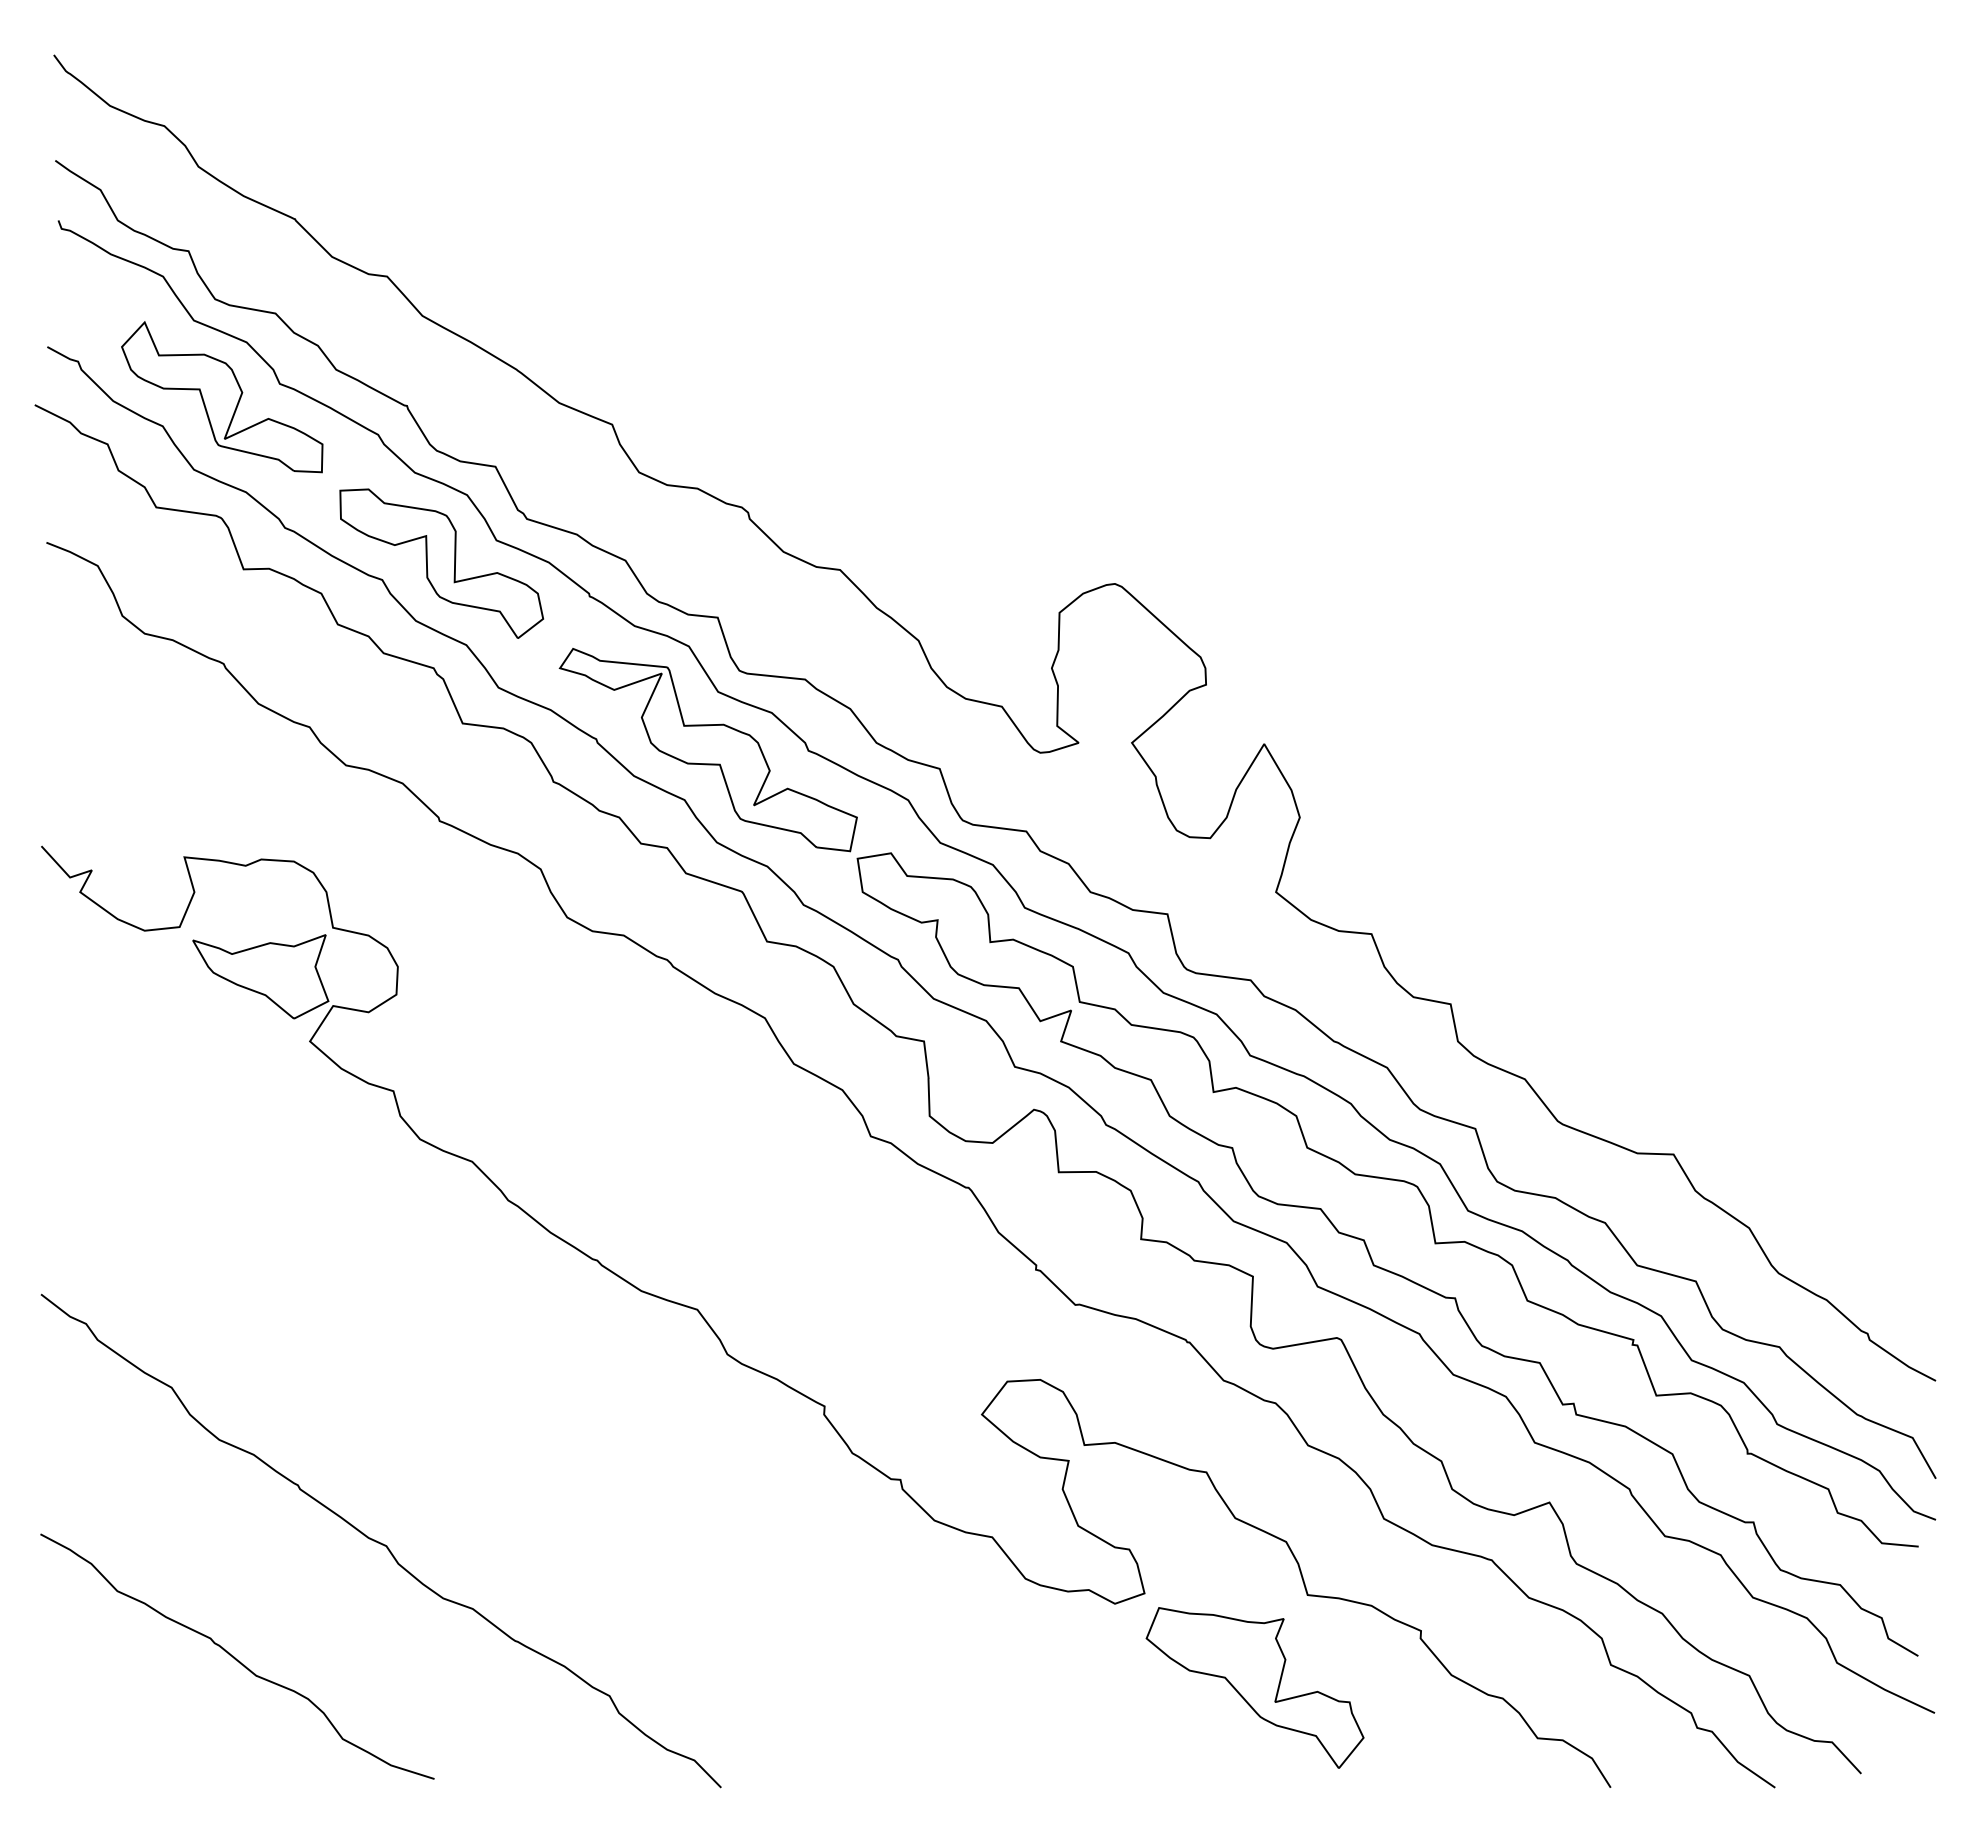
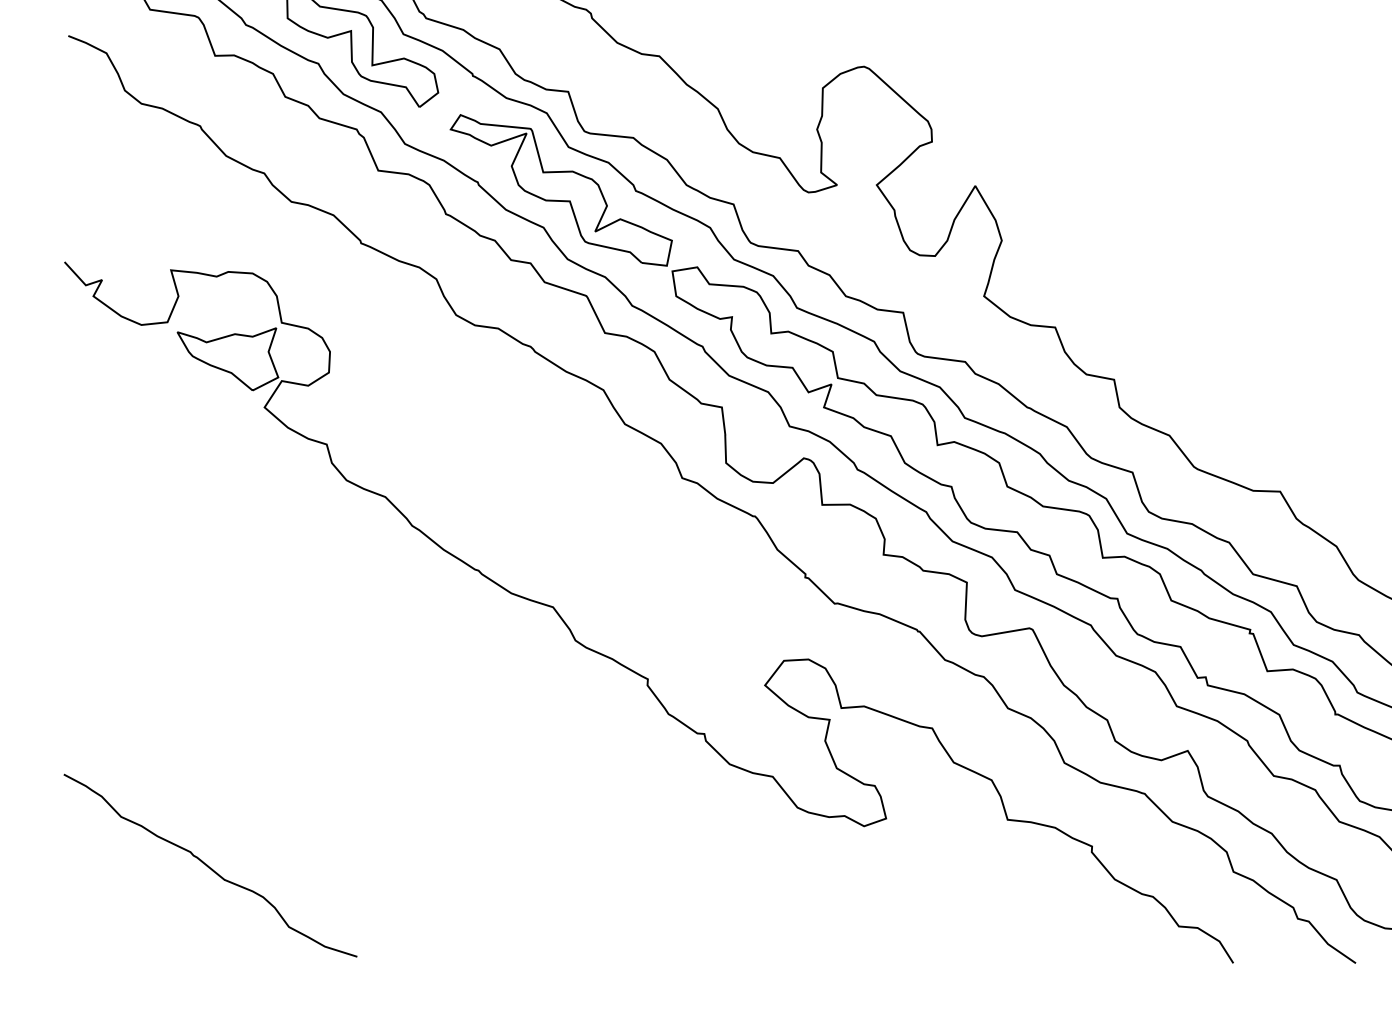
curve: (379, 1541) -> (316, 779), removed
part: (1254, 1687) -> (968, 888), removed

